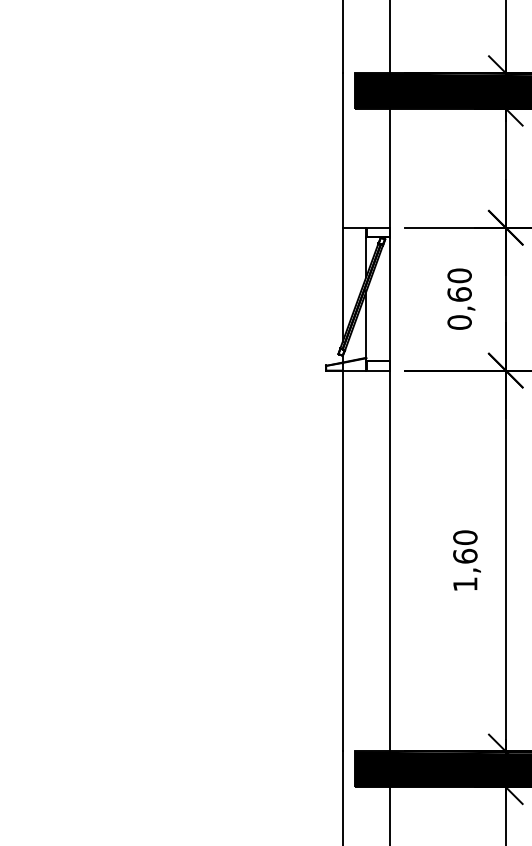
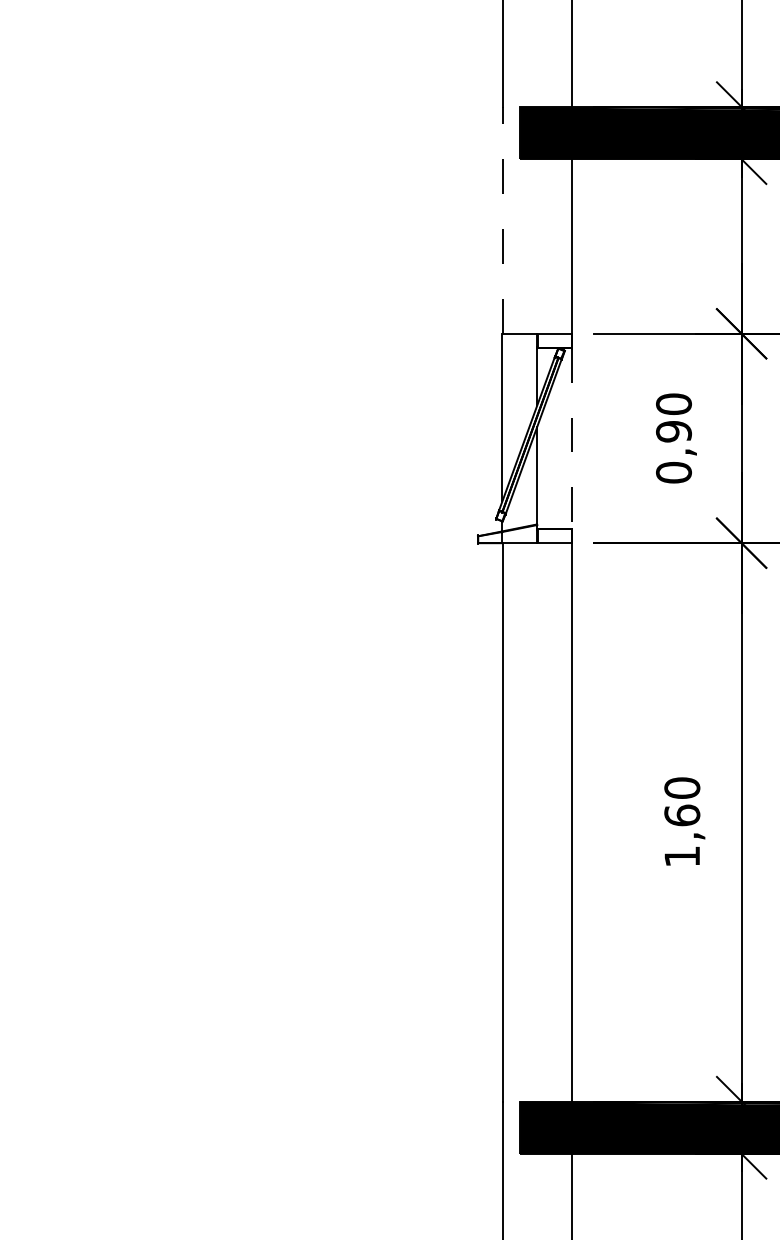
line: (342, 149) -> (502, 218), solid -> dashed
text: (459, 294) -> (673, 431), 0,60 -> 0,90
line: (390, 299) -> (572, 438), solid -> dashed

